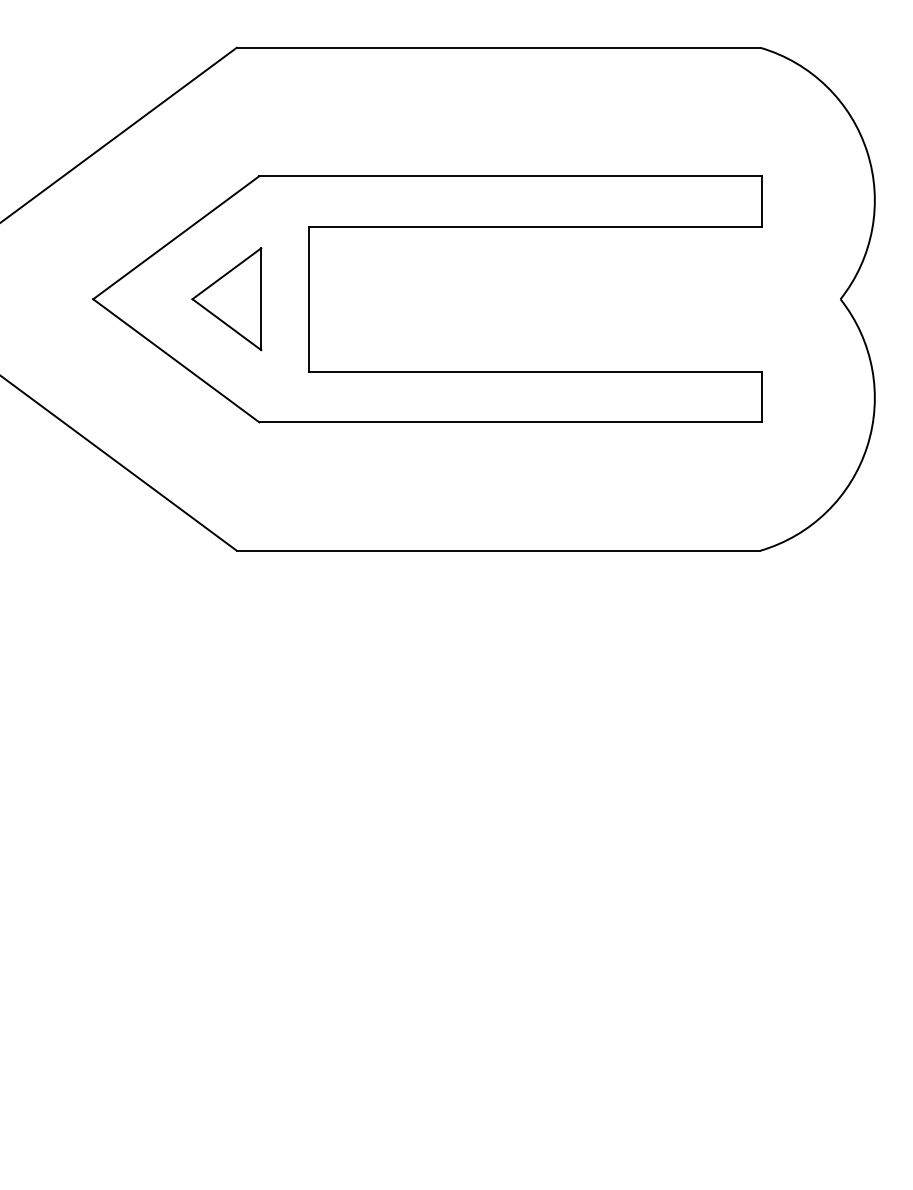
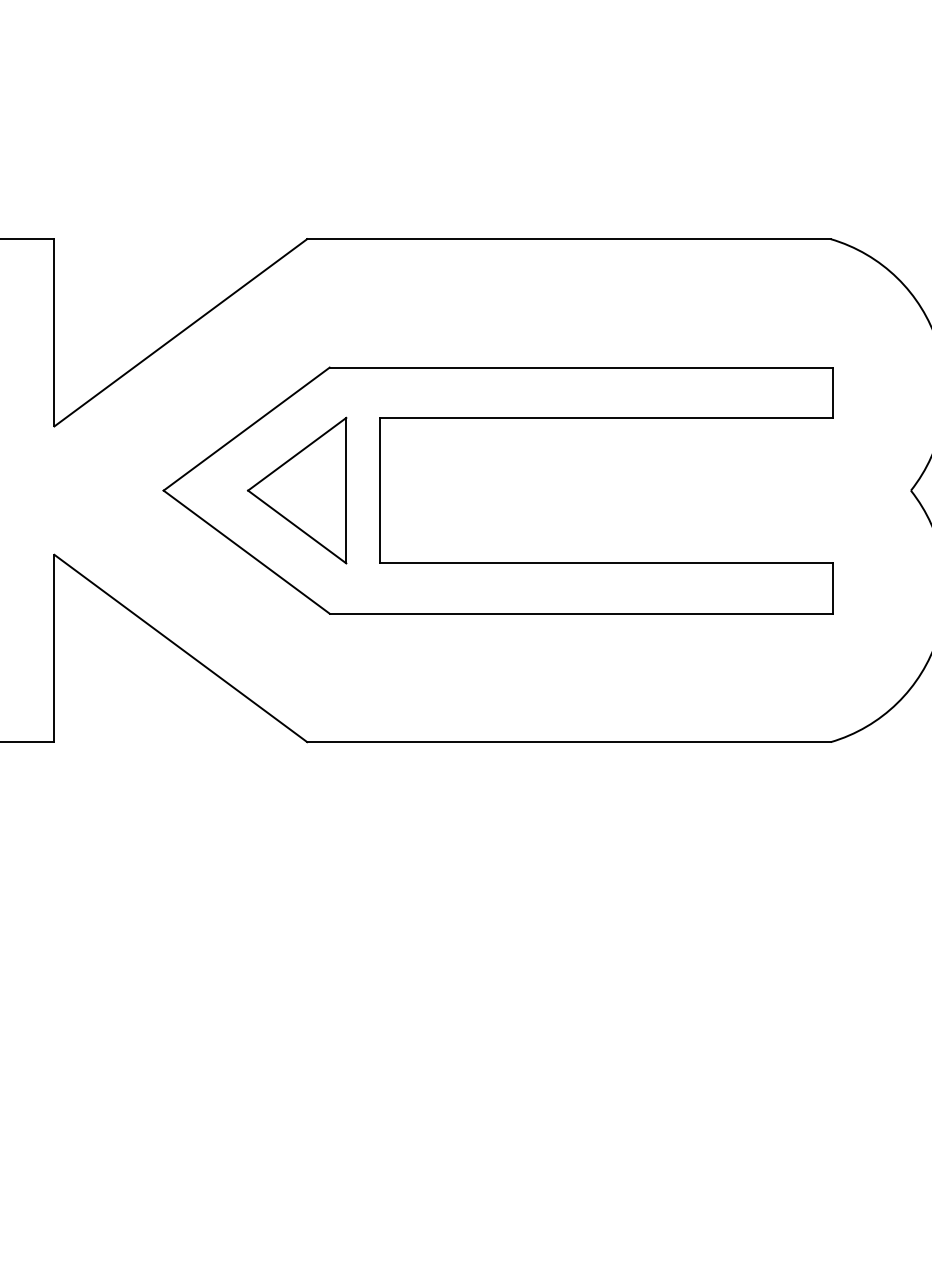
part: (227, 299) -> (297, 490), size x1.43

